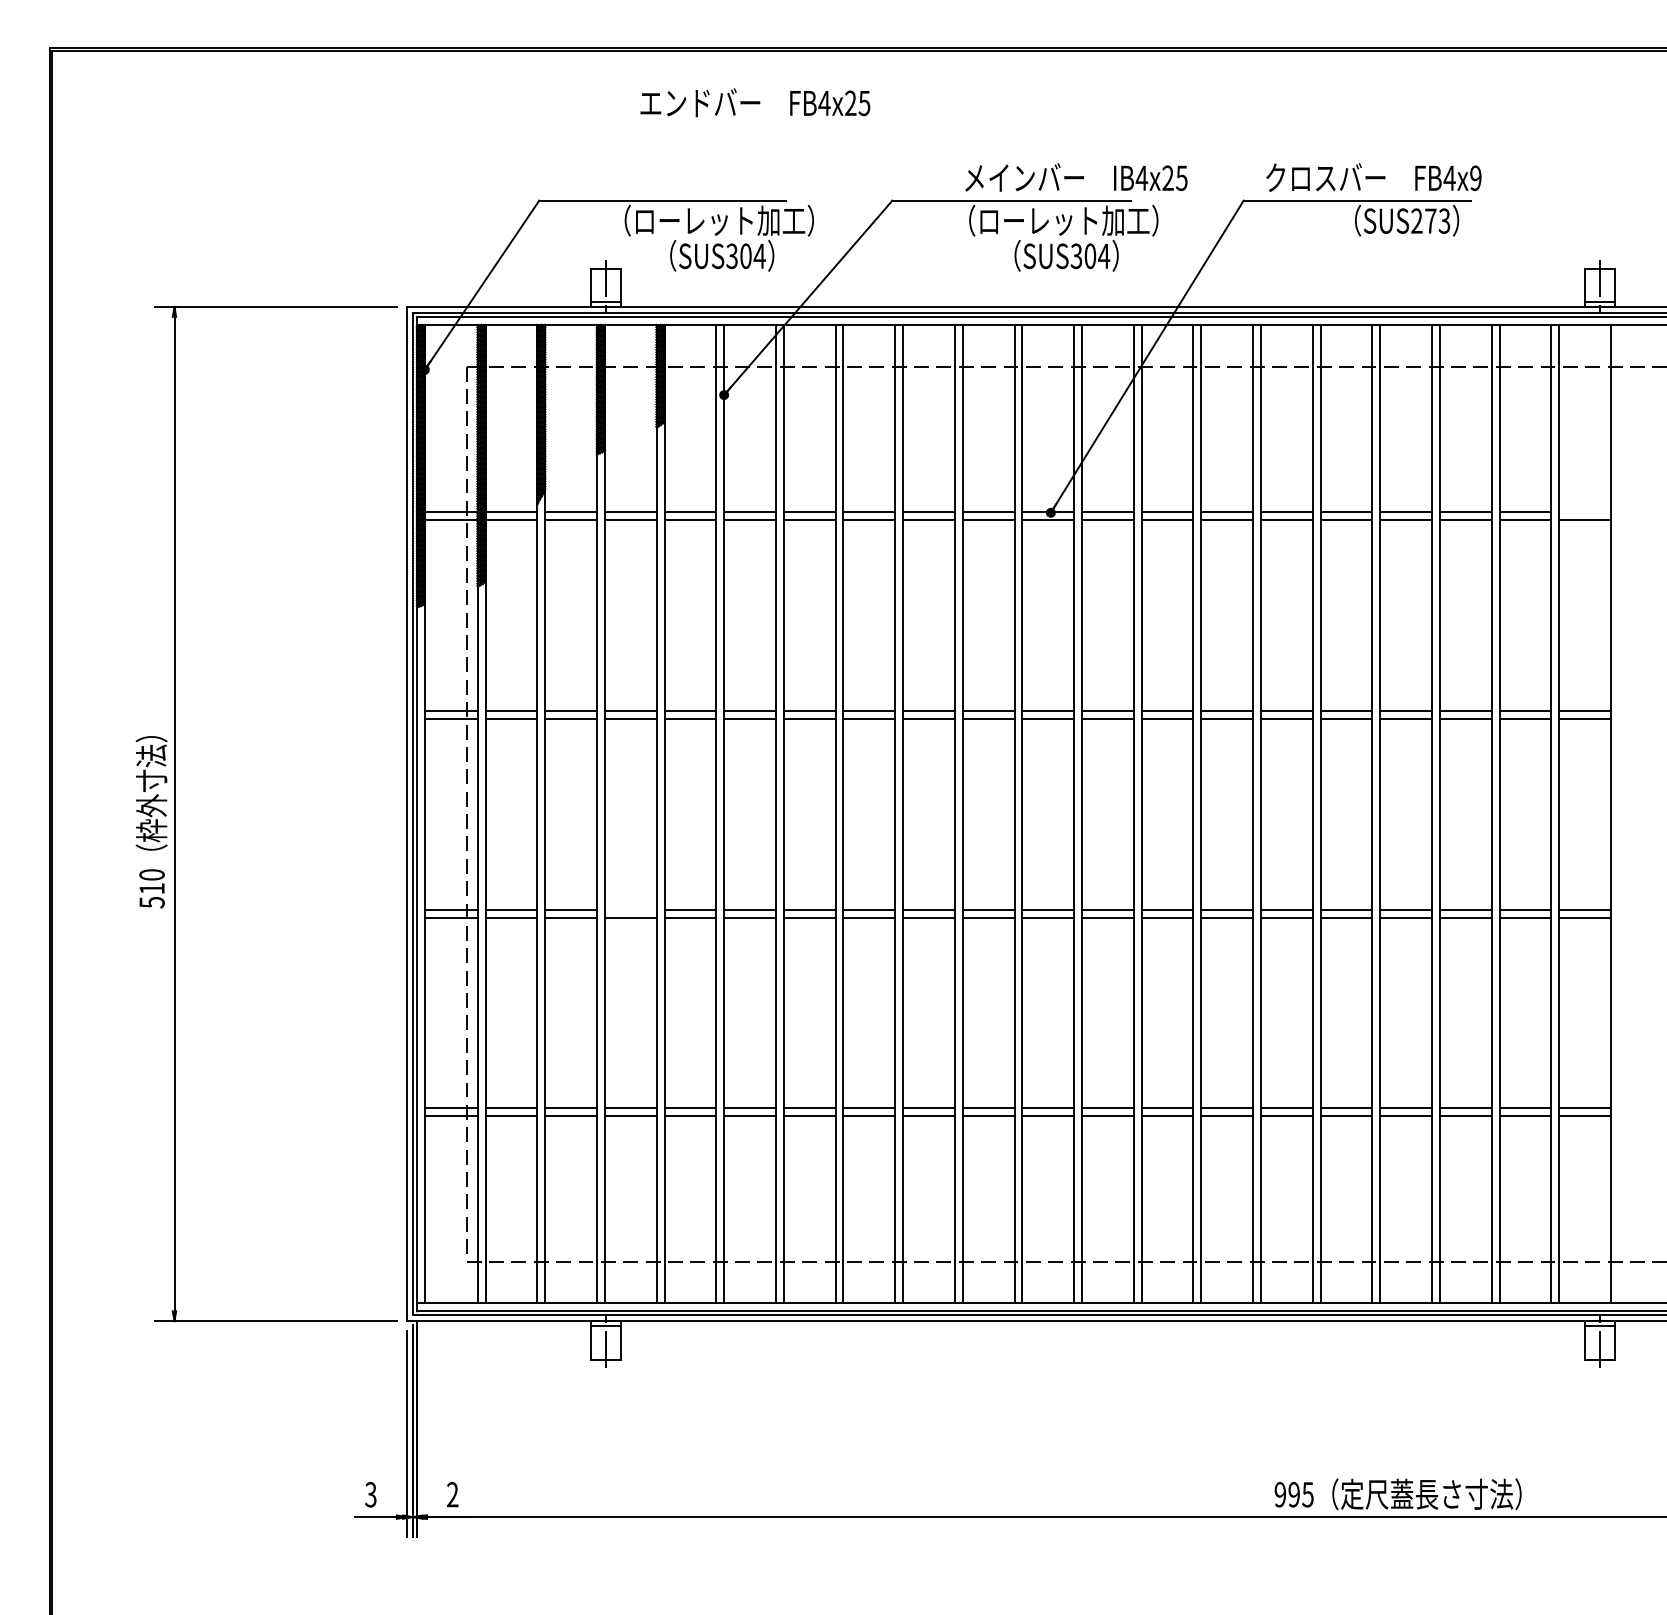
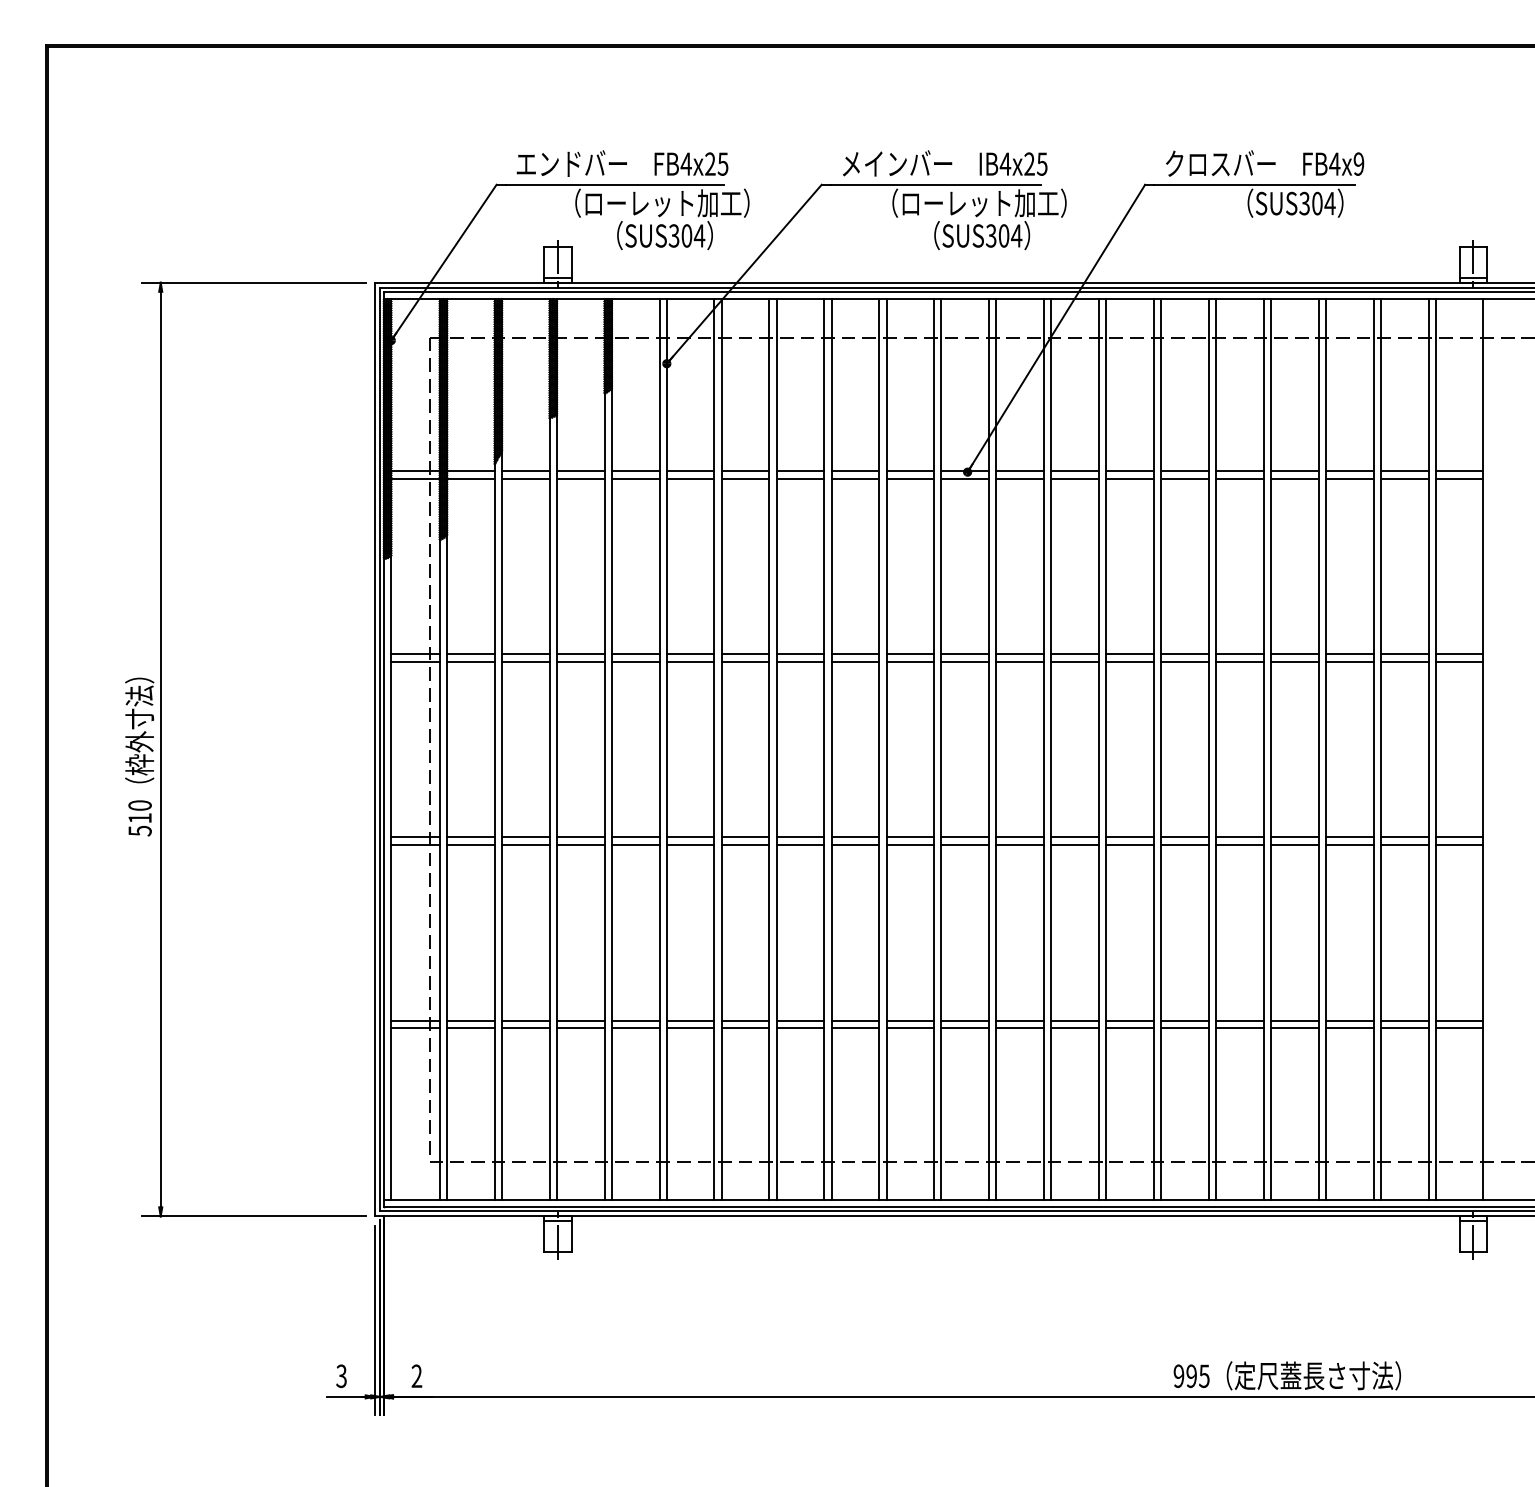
text: (755, 102) -> (622, 163), moved
text: (1075, 177) -> (944, 163), moved
text: (1430, 221) -> (1317, 203), SUS273 -> SUS304
line: (1585, 512) -> (1459, 471), added
line: (630, 909) -> (580, 837), added

